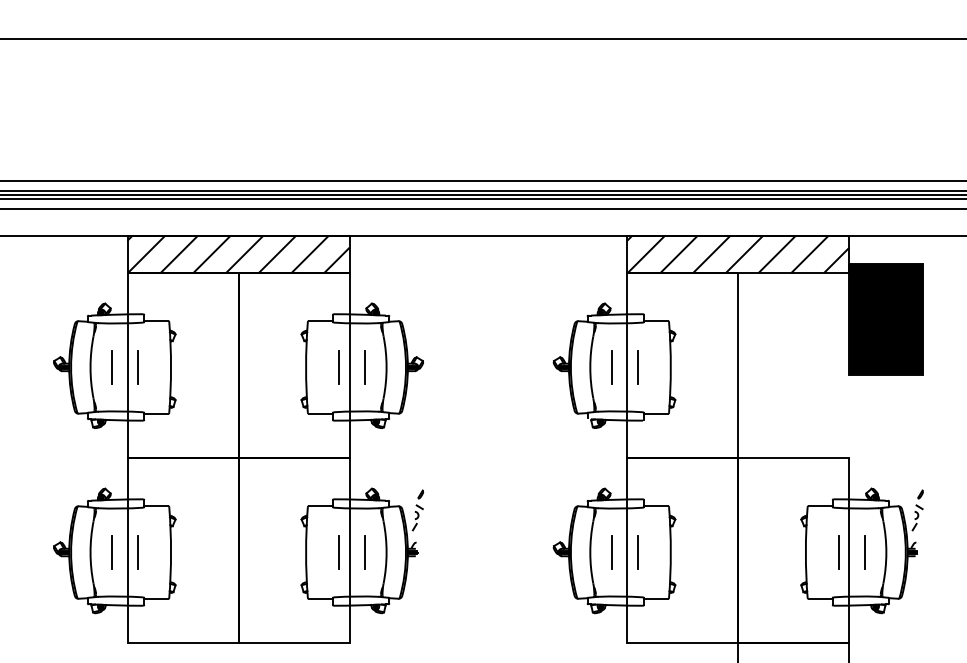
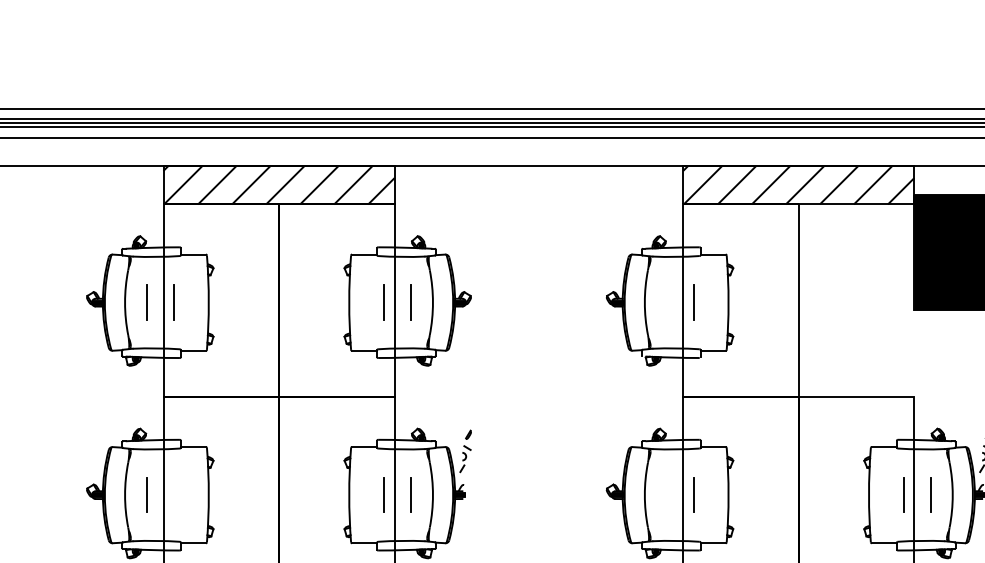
line: (611, 367) -> (666, 302), removed
line: (137, 552) -> (173, 495), removed
line: (611, 552) -> (666, 495), removed

